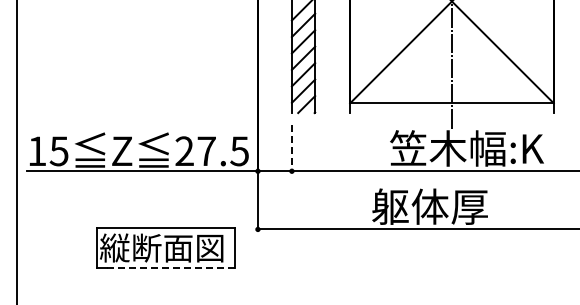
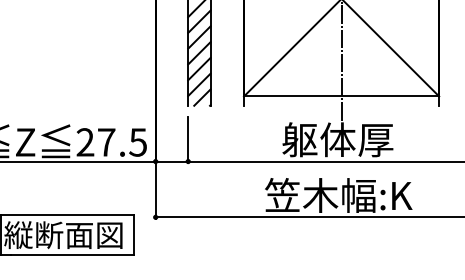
text: (466, 148) -> (355, 139), 笠木幅:K -> 躯体厚
line: (291, 149) -> (187, 140), dashed -> solid
text: (448, 206) -> (338, 195), 躯体厚 -> 笠木幅:K
line: (170, 268) -> (71, 254), dashed -> solid

